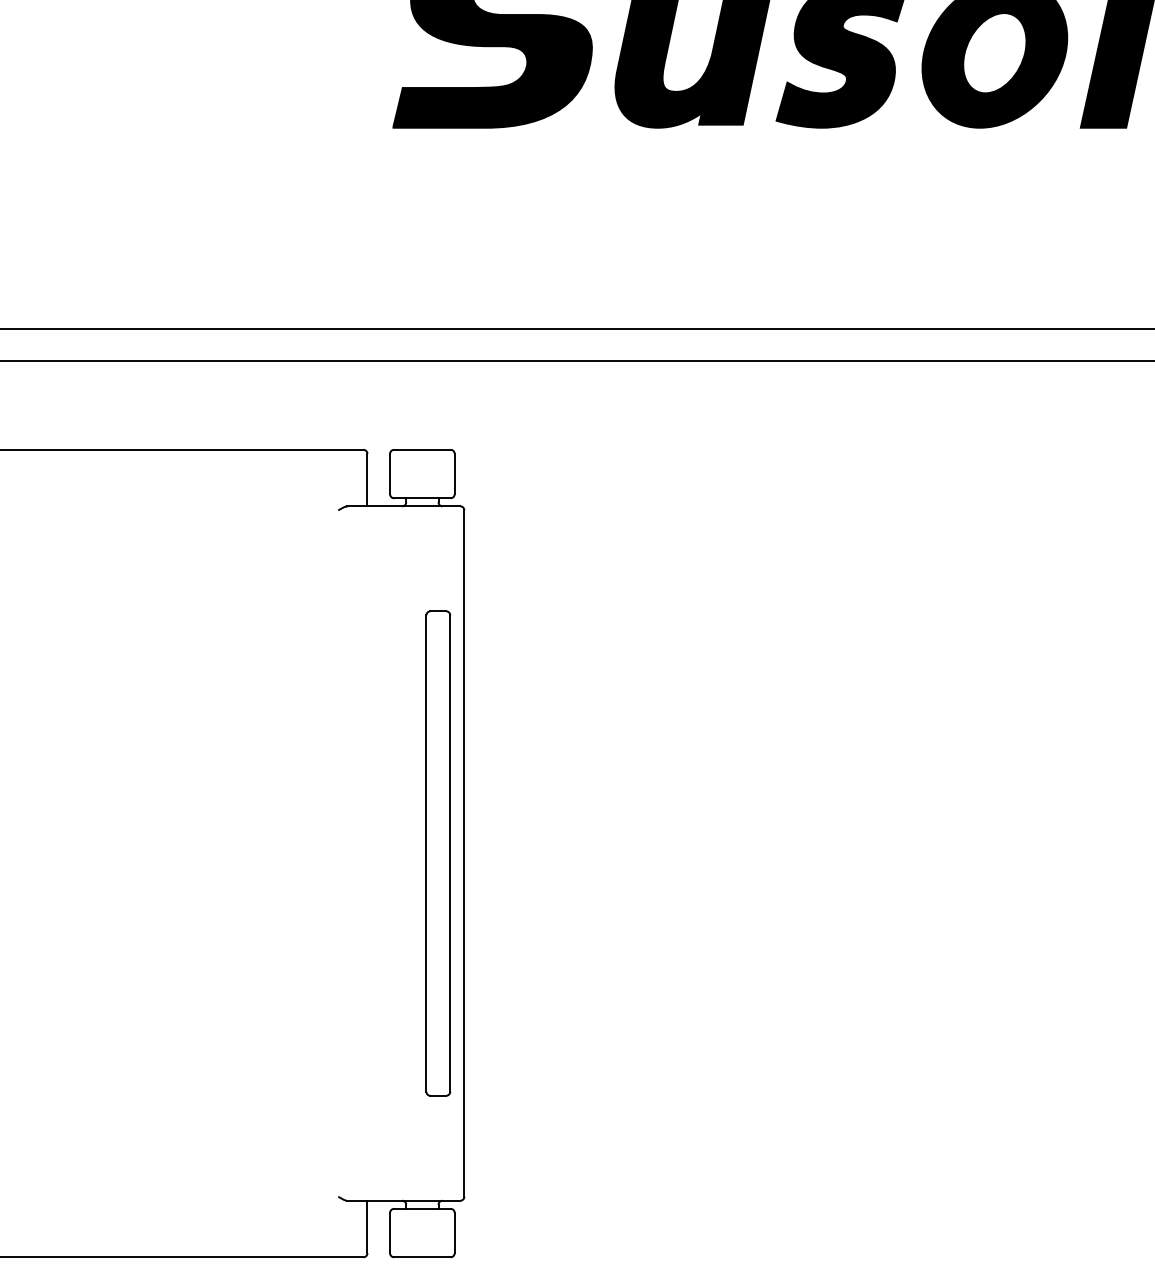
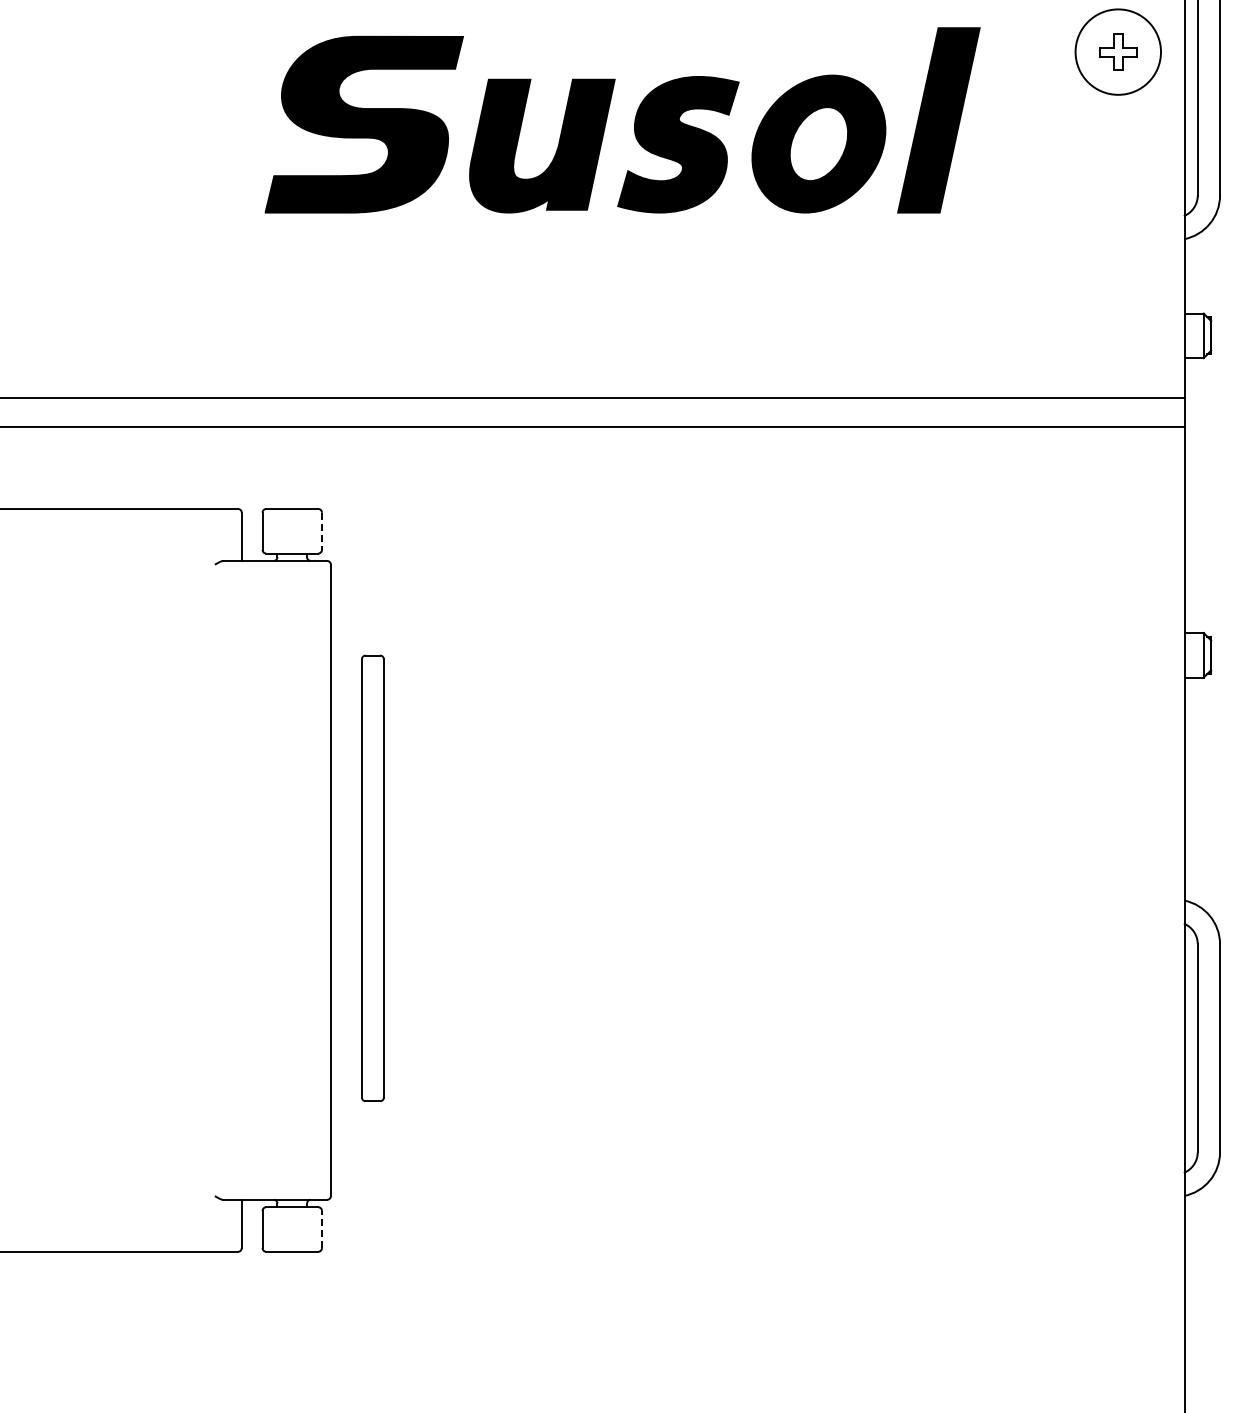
line: (454, 474) -> (321, 531), solid -> dashed
part: (437, 853) -> (372, 878), moved
line: (454, 1233) -> (321, 1229), solid -> dashed

